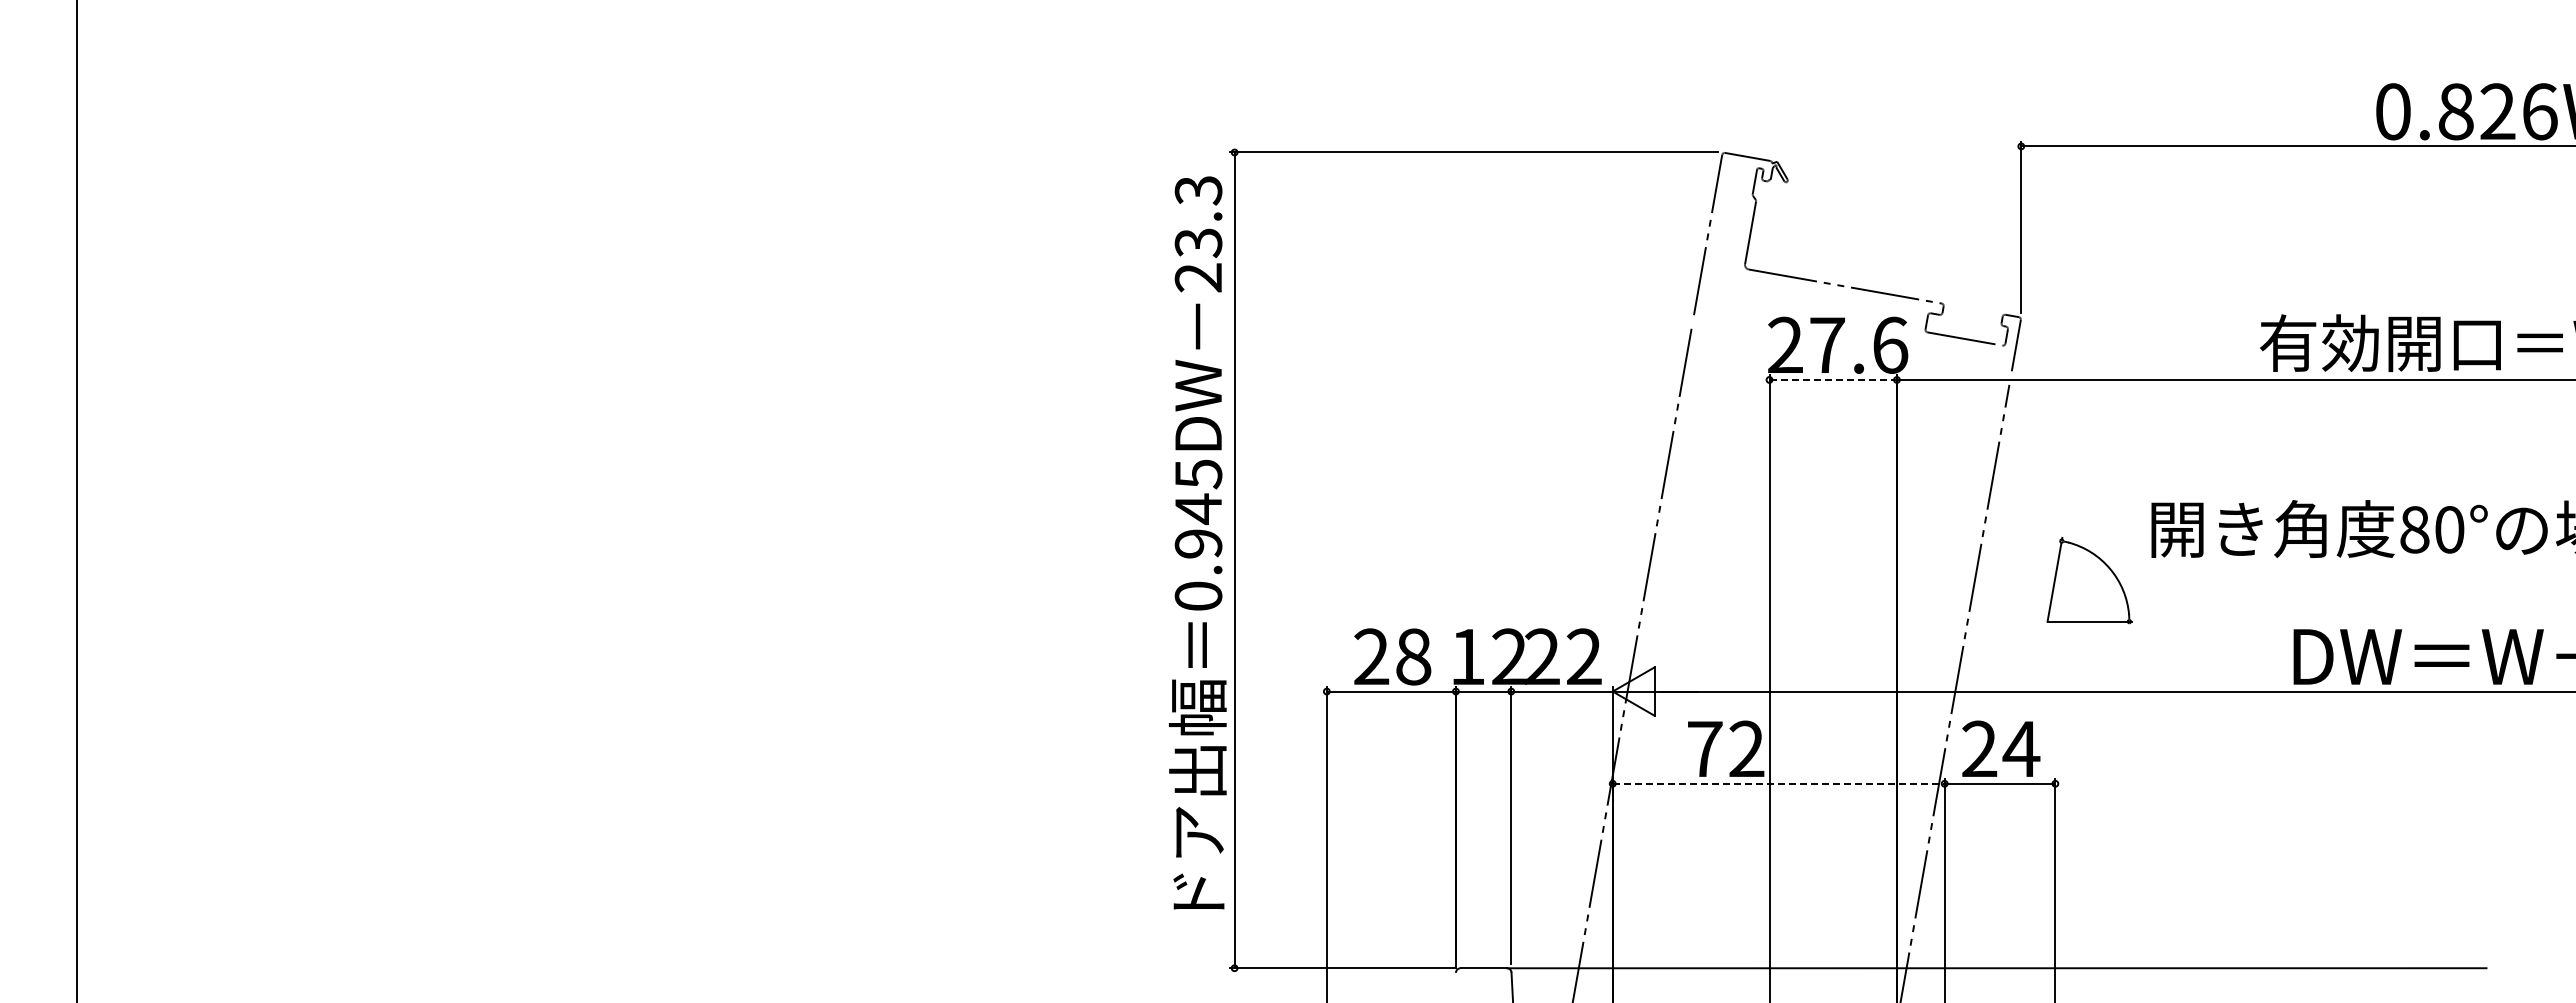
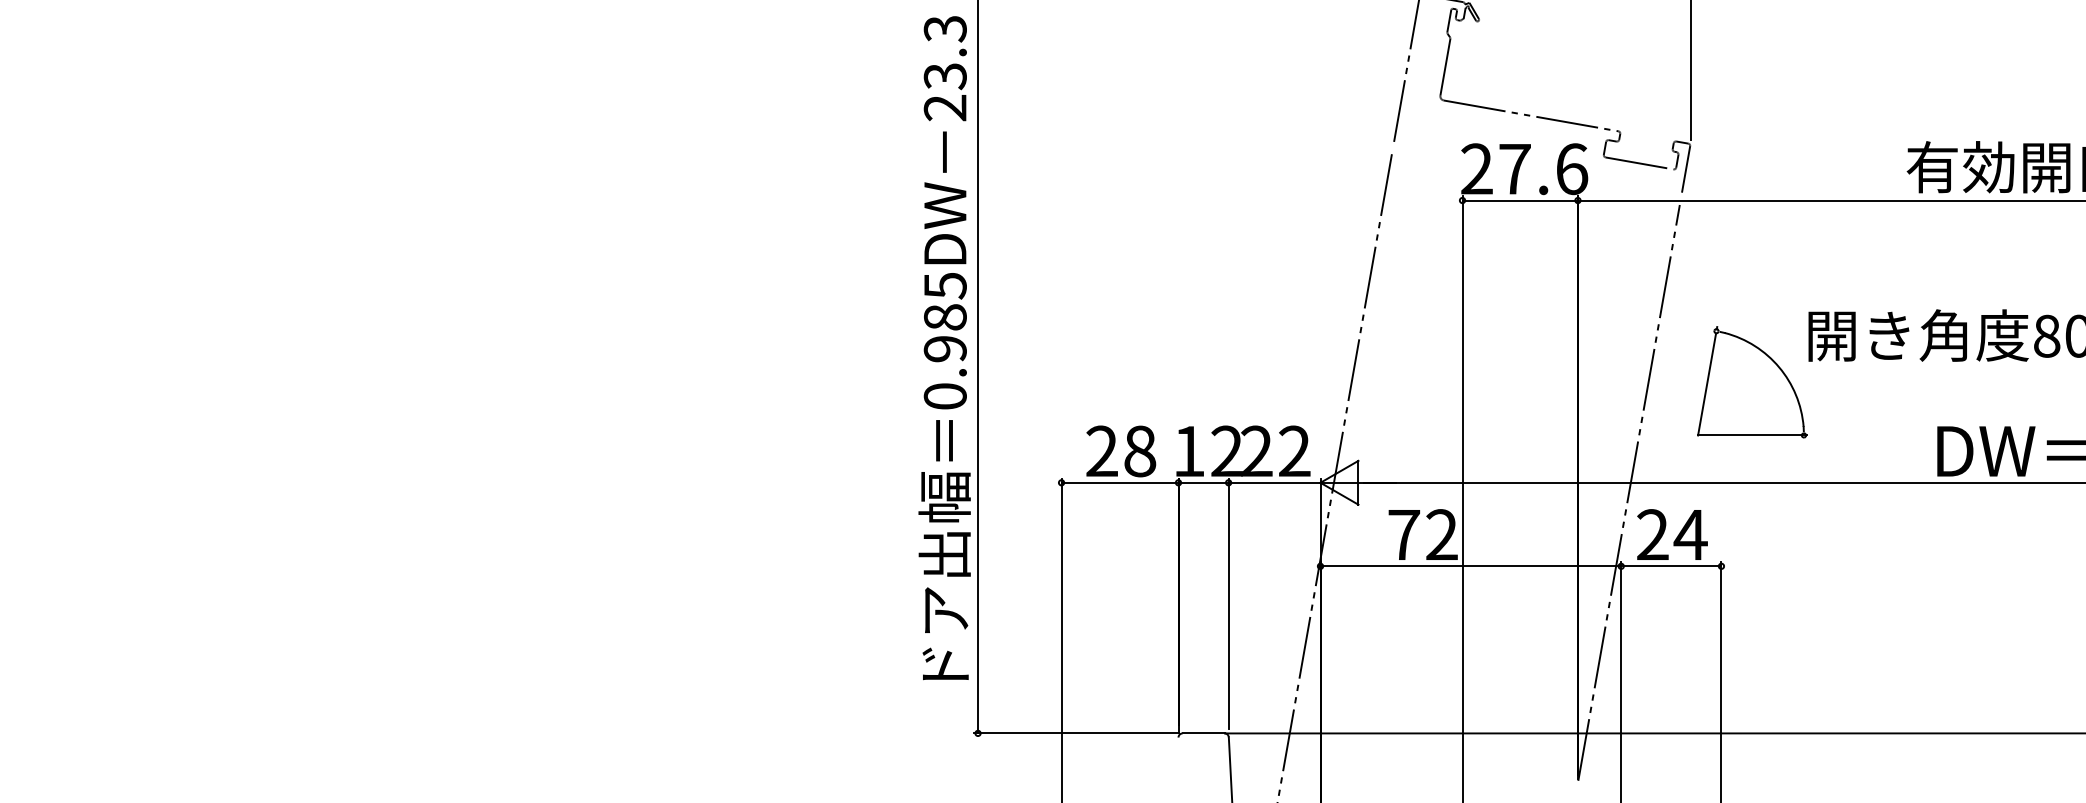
line: (1833, 379) -> (1520, 200), dashed -> solid
text: (1198, 509) -> (945, 317), 0.945DW -> 0.985DW
part: (2089, 580) -> (1752, 382), size x1.43
line: (1778, 783) -> (1470, 566), dashed -> solid

